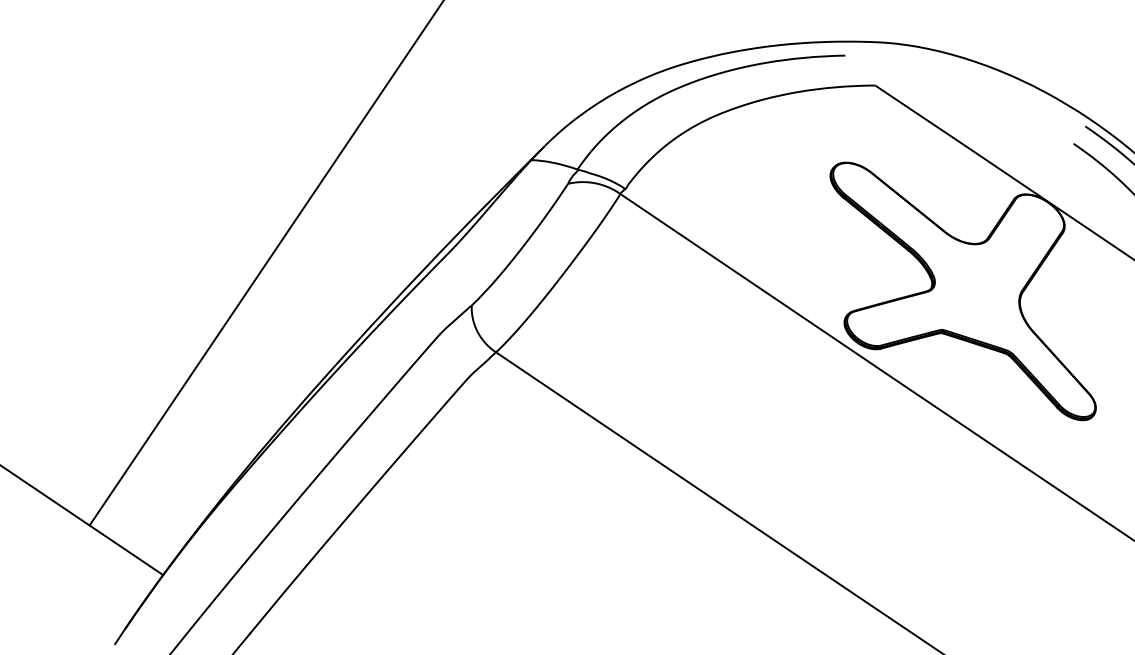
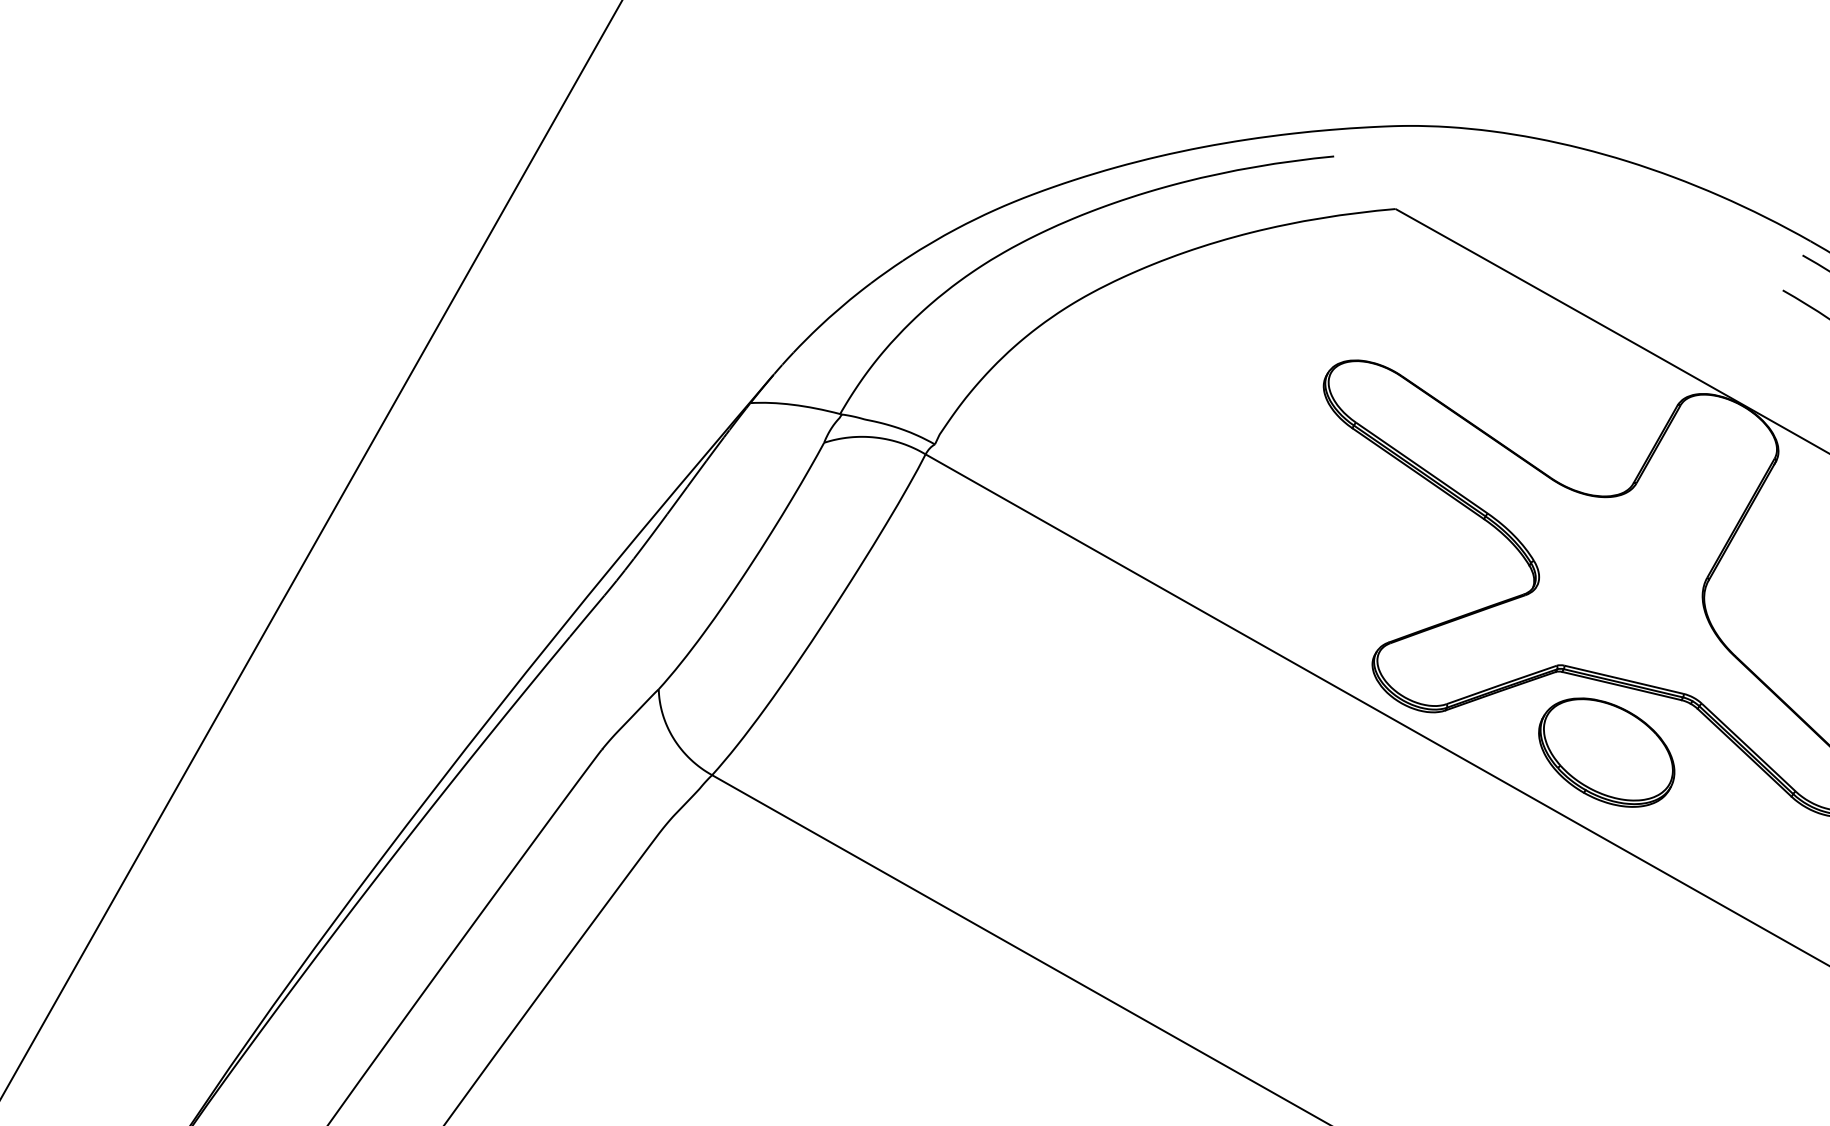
part: (962, 377) -> (1605, 753), added

